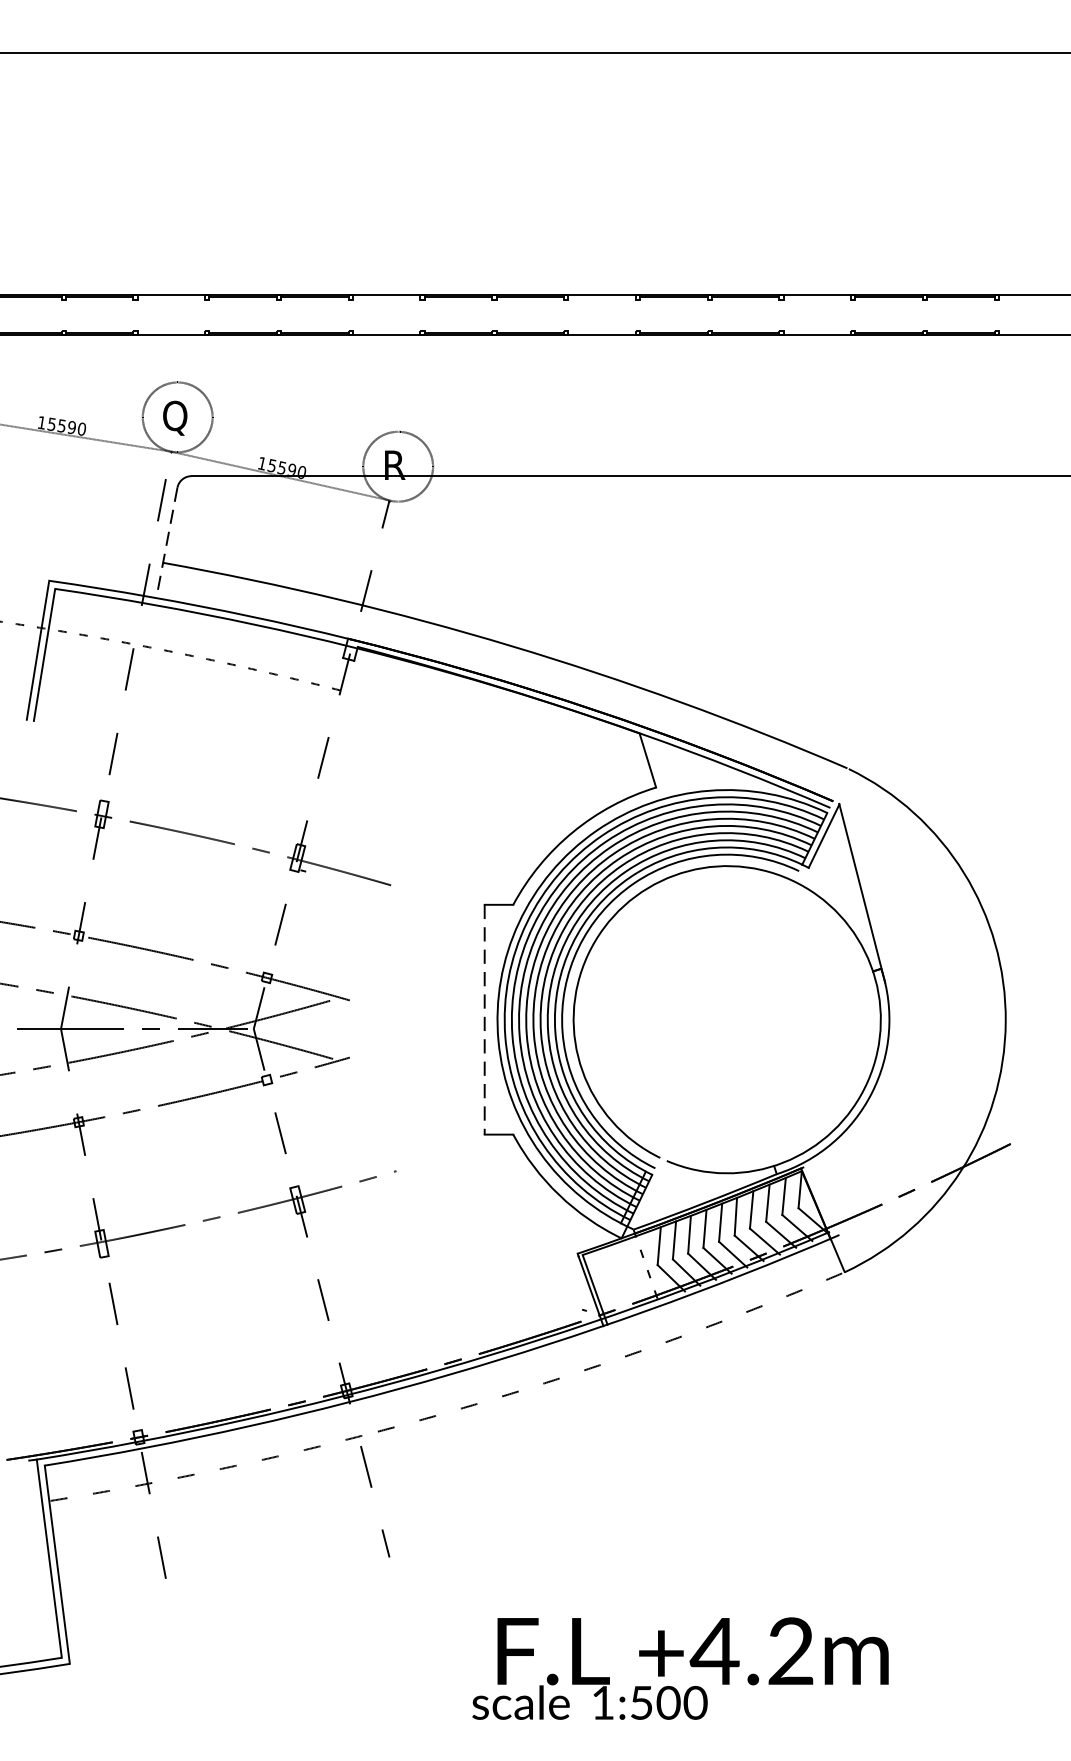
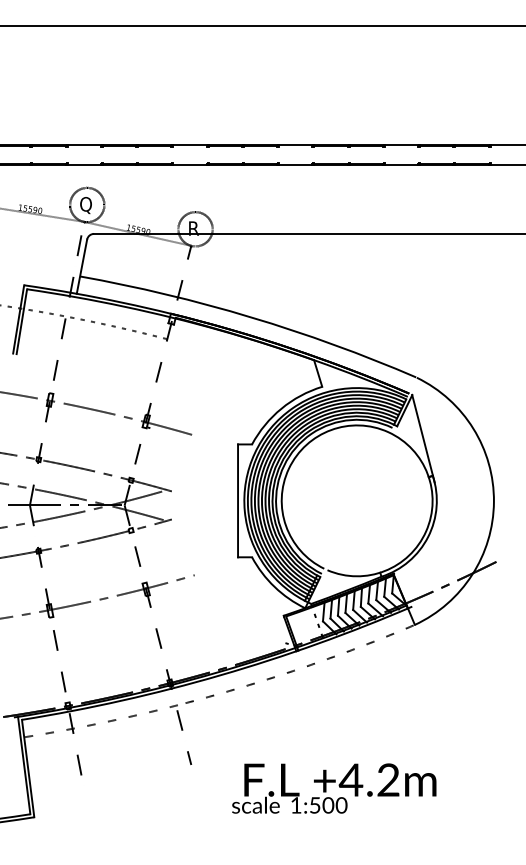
line: (165, 542) -> (81, 266), dashed -> solid
line: (485, 1020) -> (238, 501), dashed -> solid
text: (681, 1668) -> (334, 788), moved

